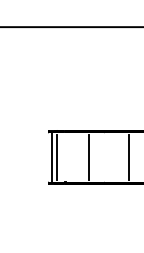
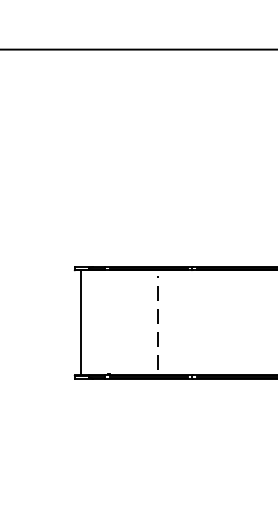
line: (56, 157) -> (90, 322), removed
line: (88, 157) -> (157, 322), solid -> dashed
line: (129, 157) -> (243, 322), removed

